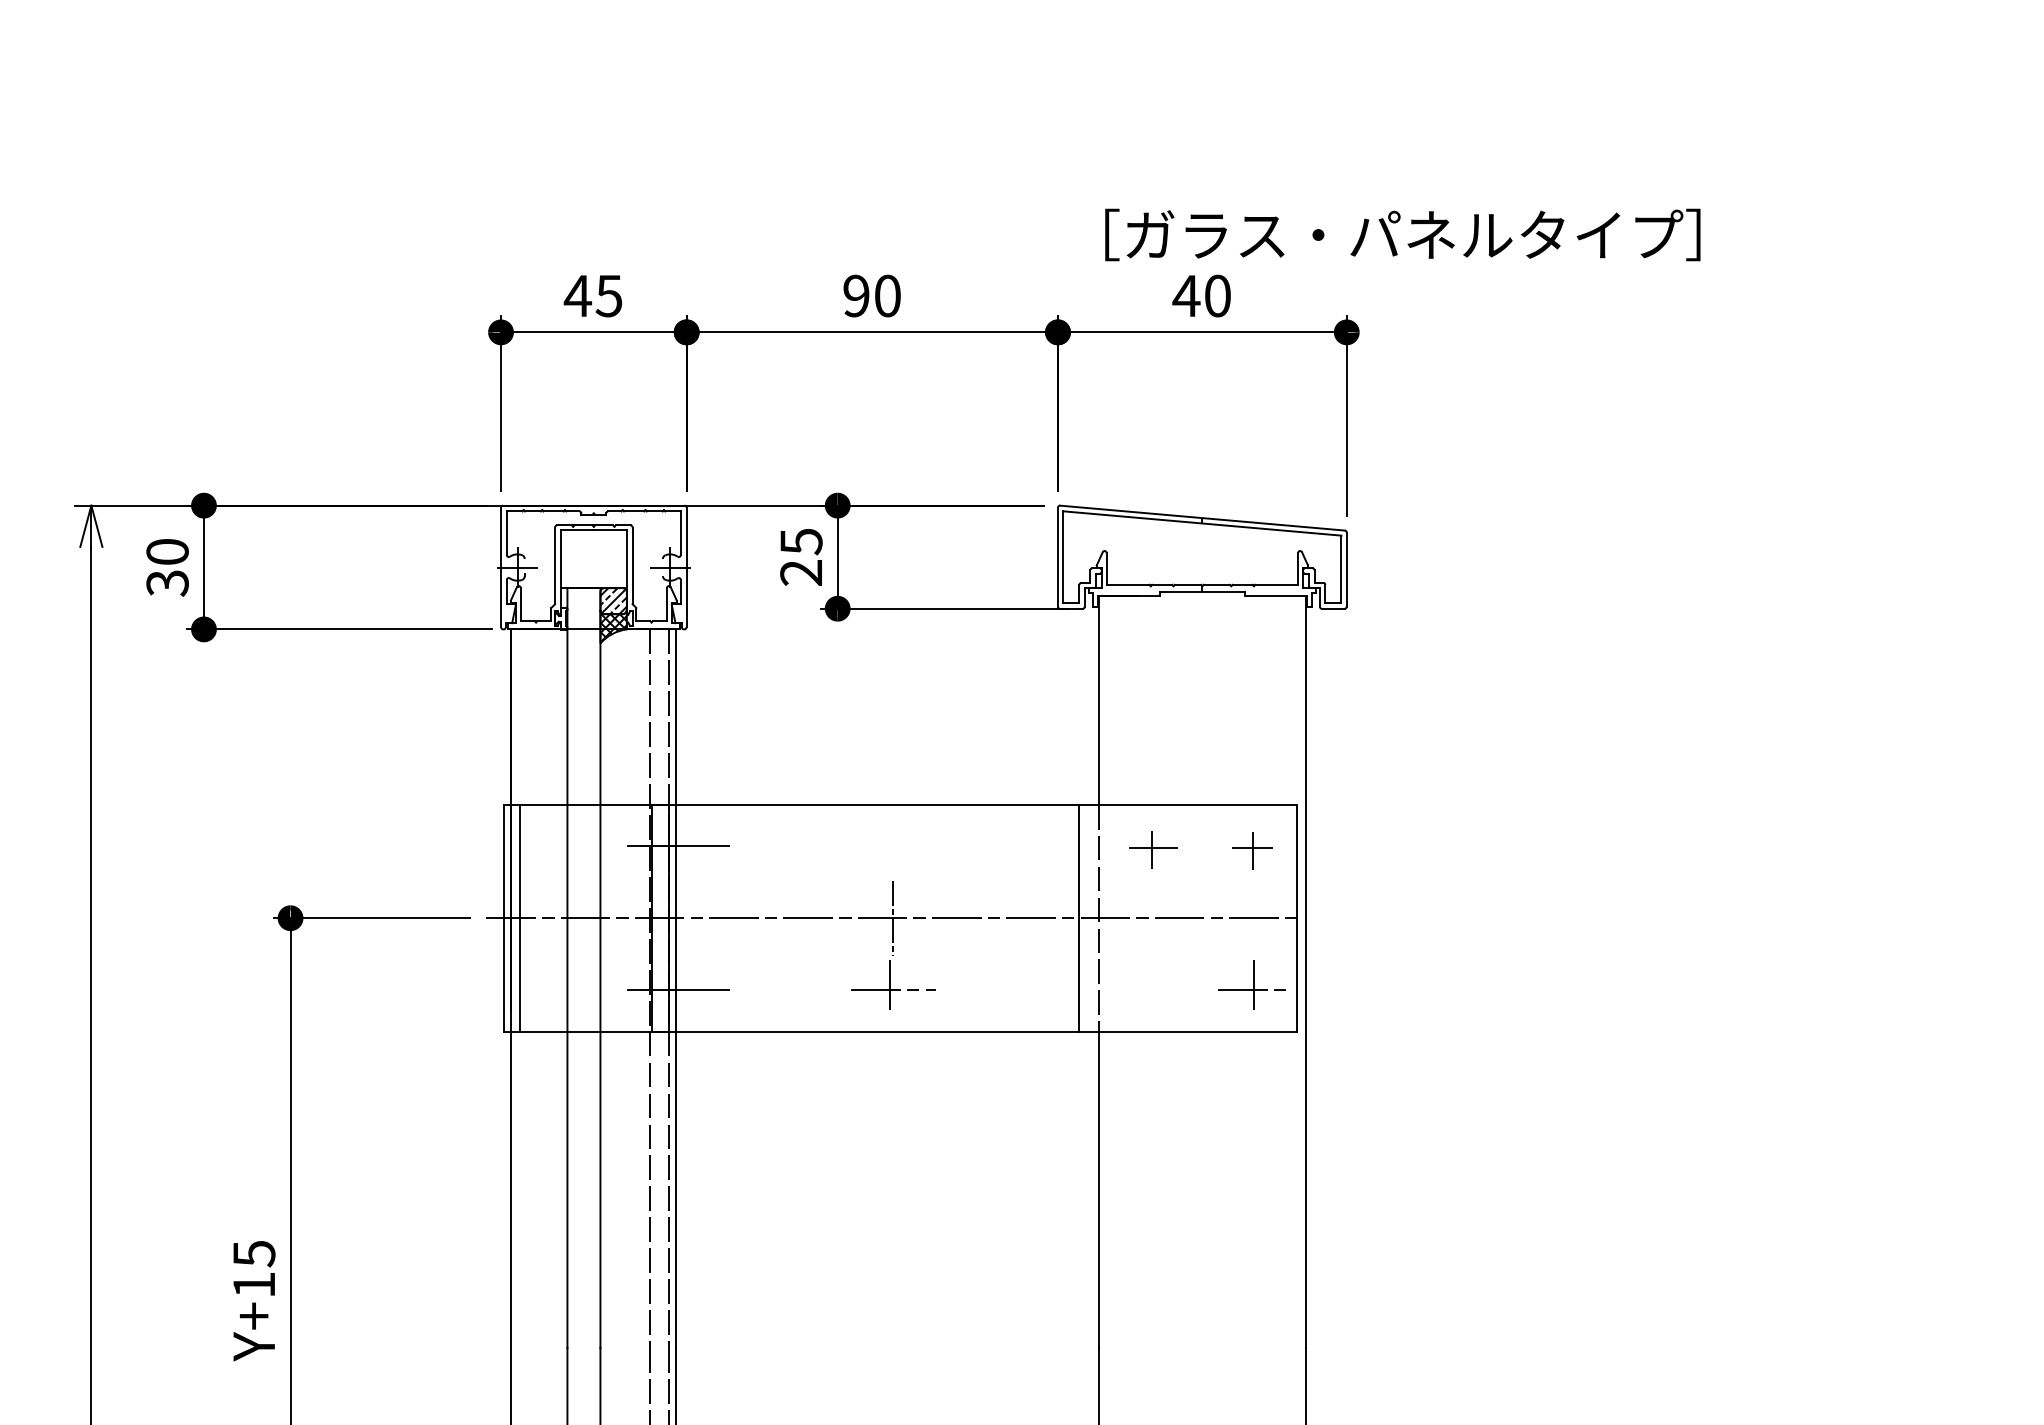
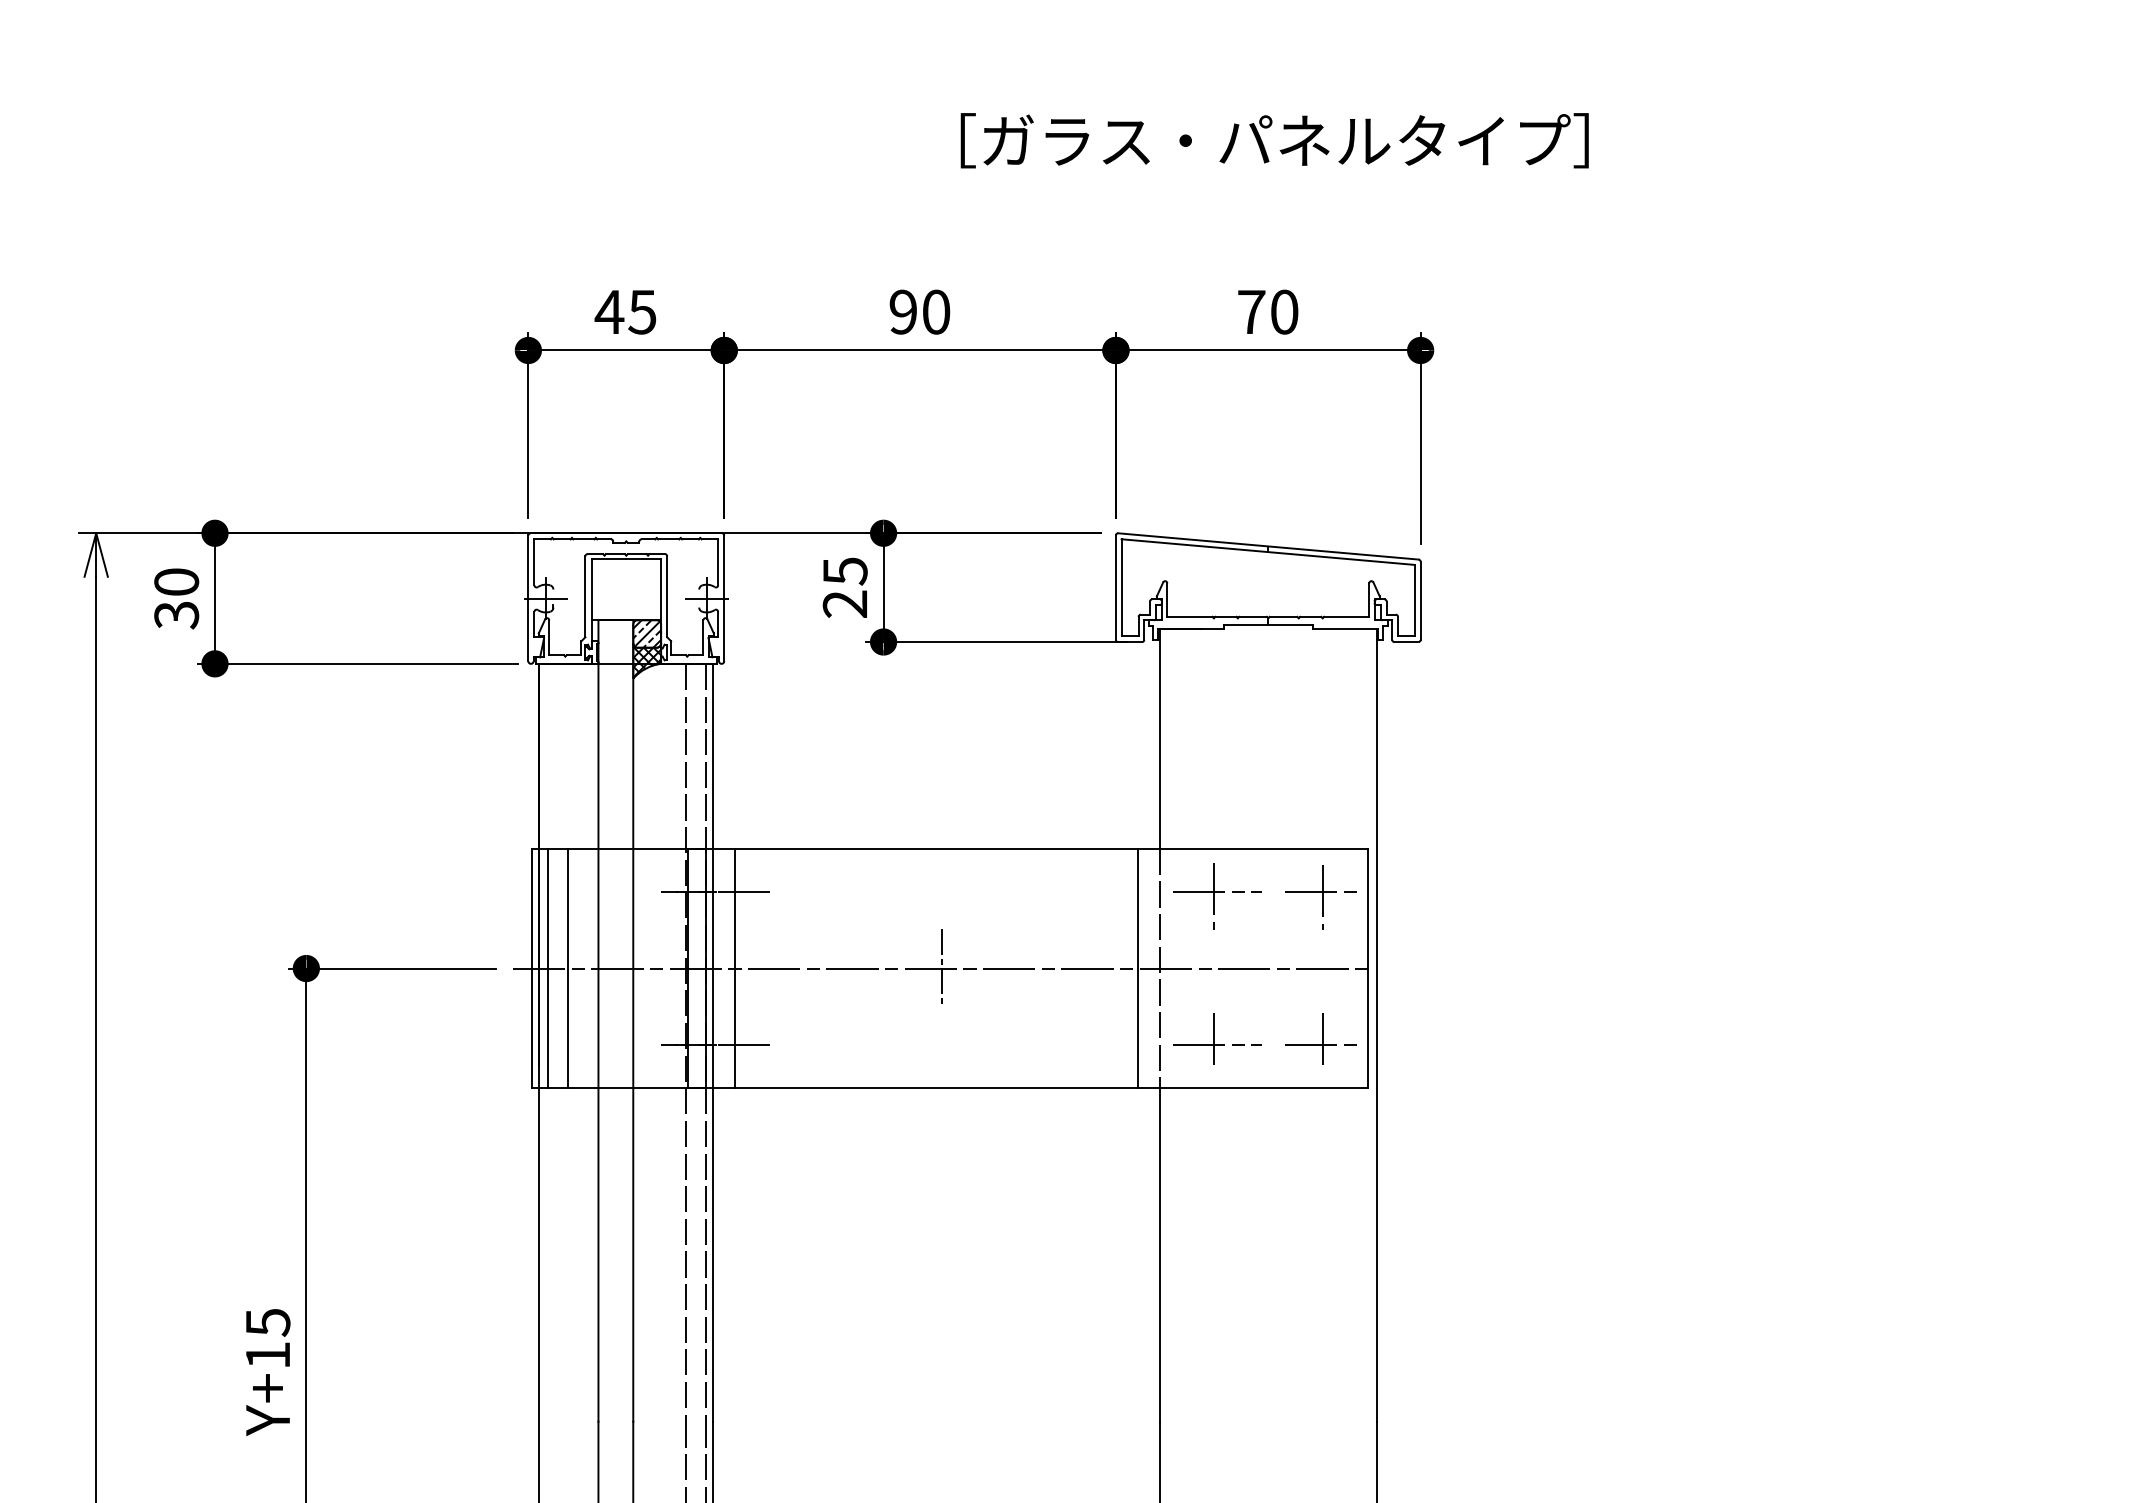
text: (1402, 234) -> (1274, 140), moved
text: (1186, 295) -> (1251, 311), 40 -> 70
part: (1154, 849) -> (1217, 896), size x1.67
part: (1251, 850) -> (1320, 897), size x1.67
line: (539, 918) -> (568, 968), added
line: (697, 918) -> (735, 968), added
part: (893, 984) -> (1217, 1038), moved

